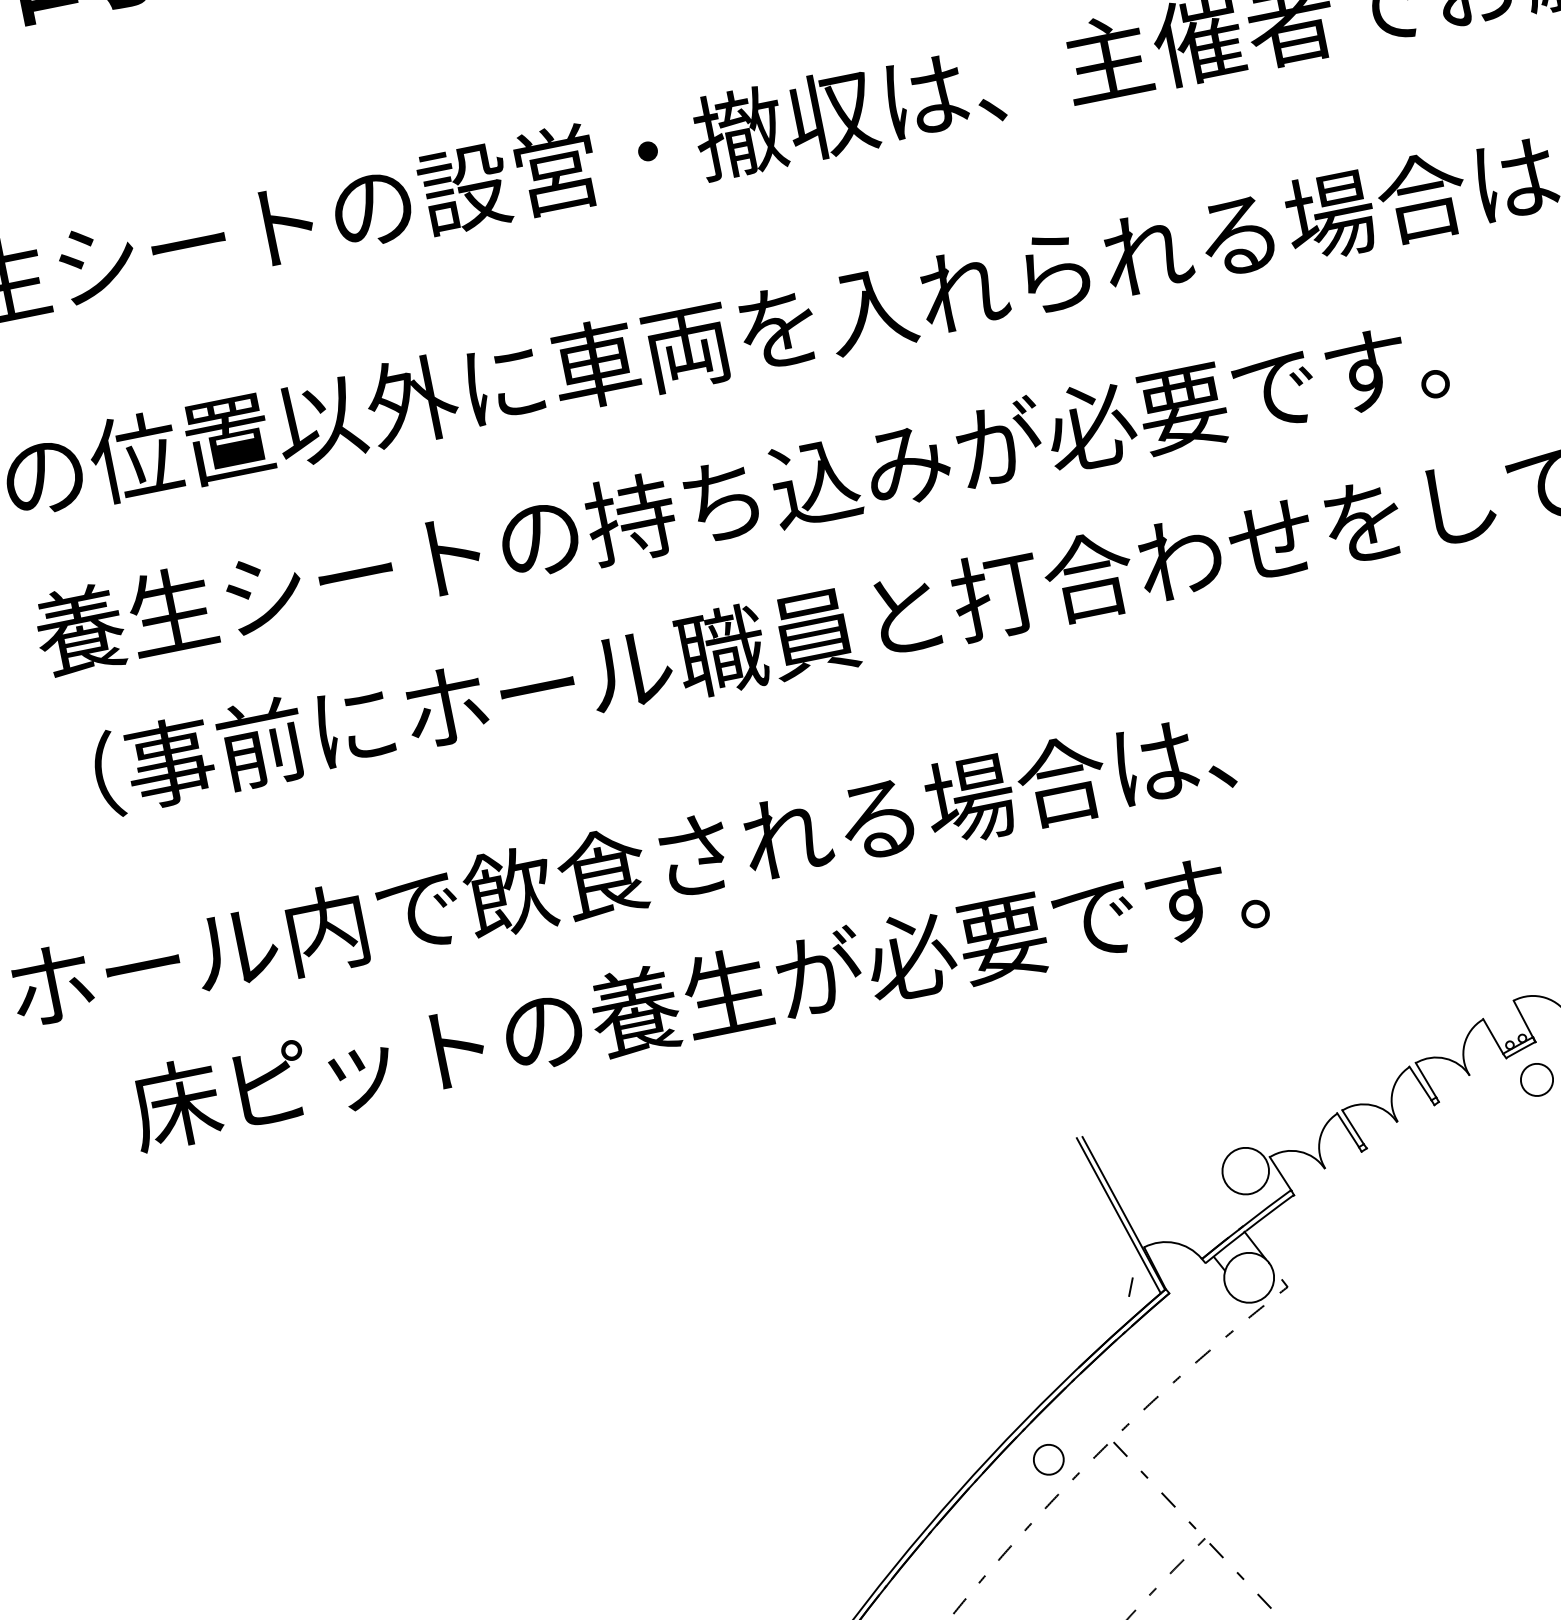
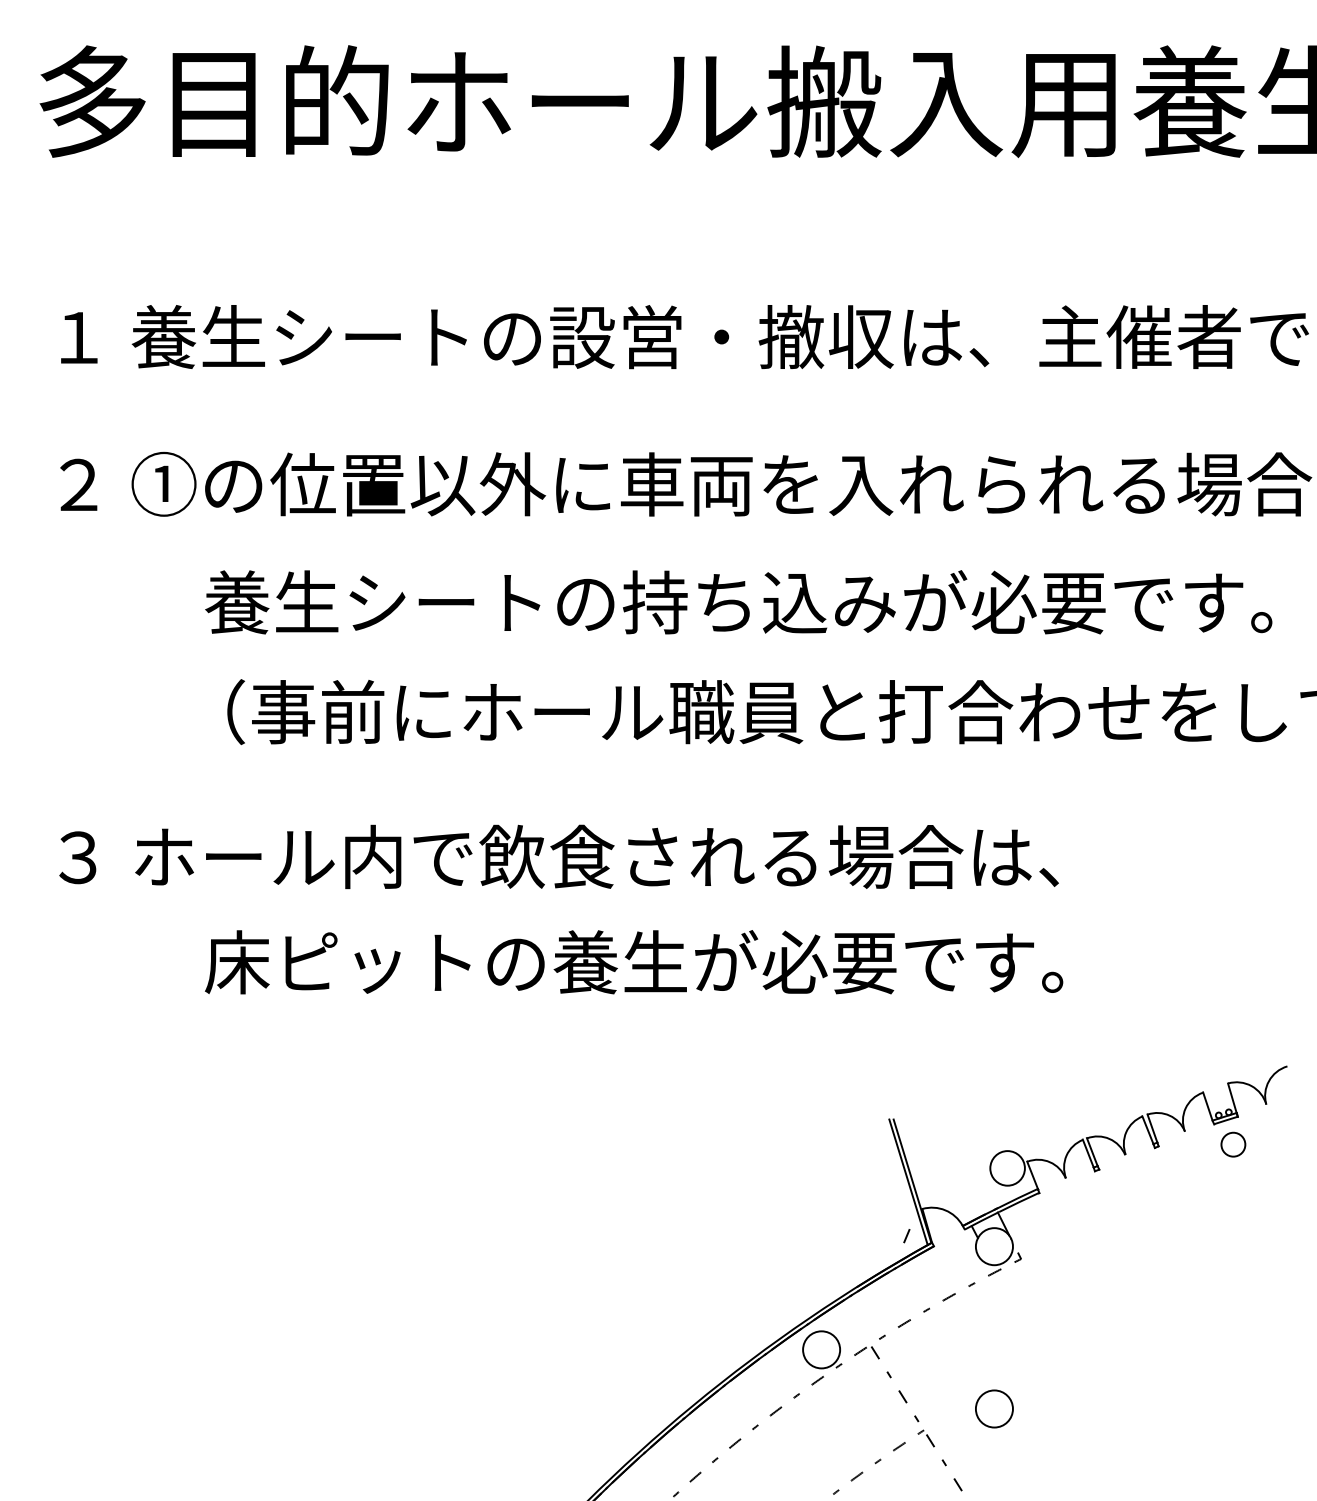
circle: (1048, 1459) -> (821, 1349), size x1.67
circle: (1292, 1491) -> (994, 1408), added

